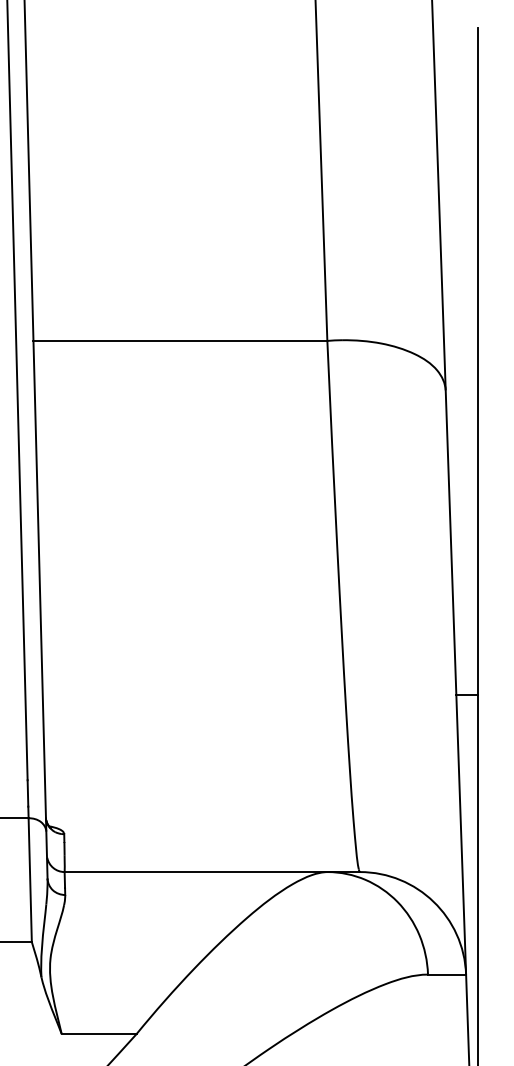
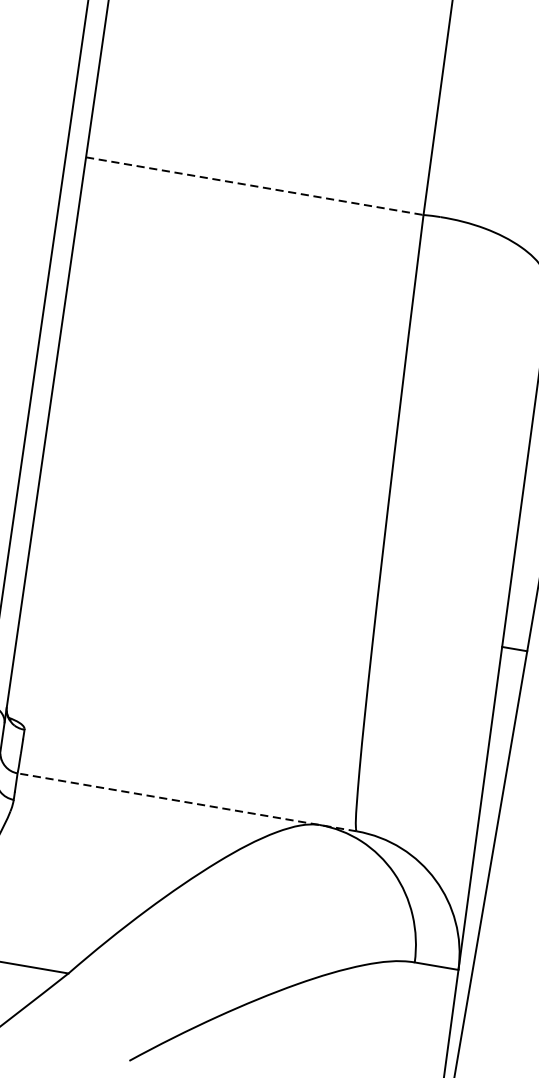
line: (180, 340) -> (254, 185), solid -> dashed
line: (212, 872) -> (187, 802), solid -> dashed

